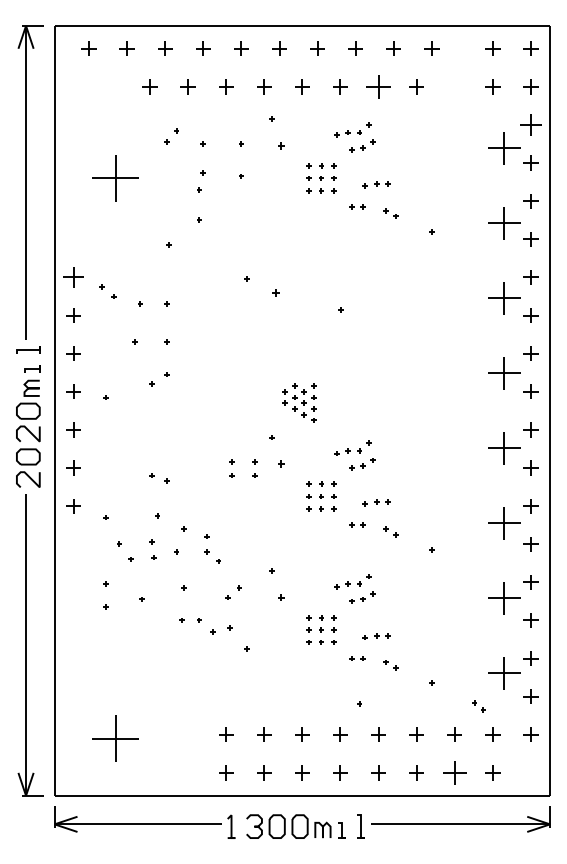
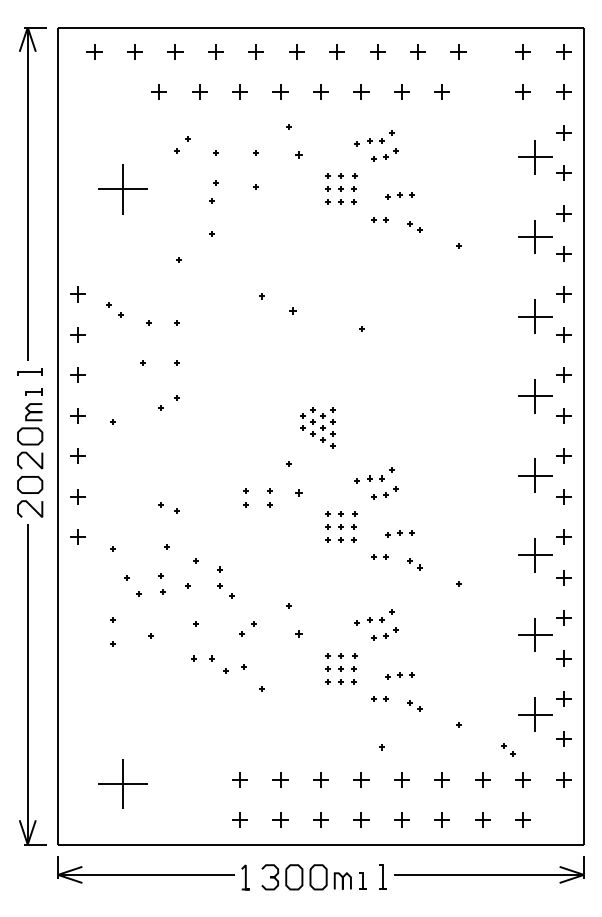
part: (378, 86) -> (401, 91), size x0.62
part: (530, 124) -> (563, 132), size x0.71
part: (73, 277) -> (78, 294), size x0.71
part: (454, 772) -> (482, 819), size x0.62

